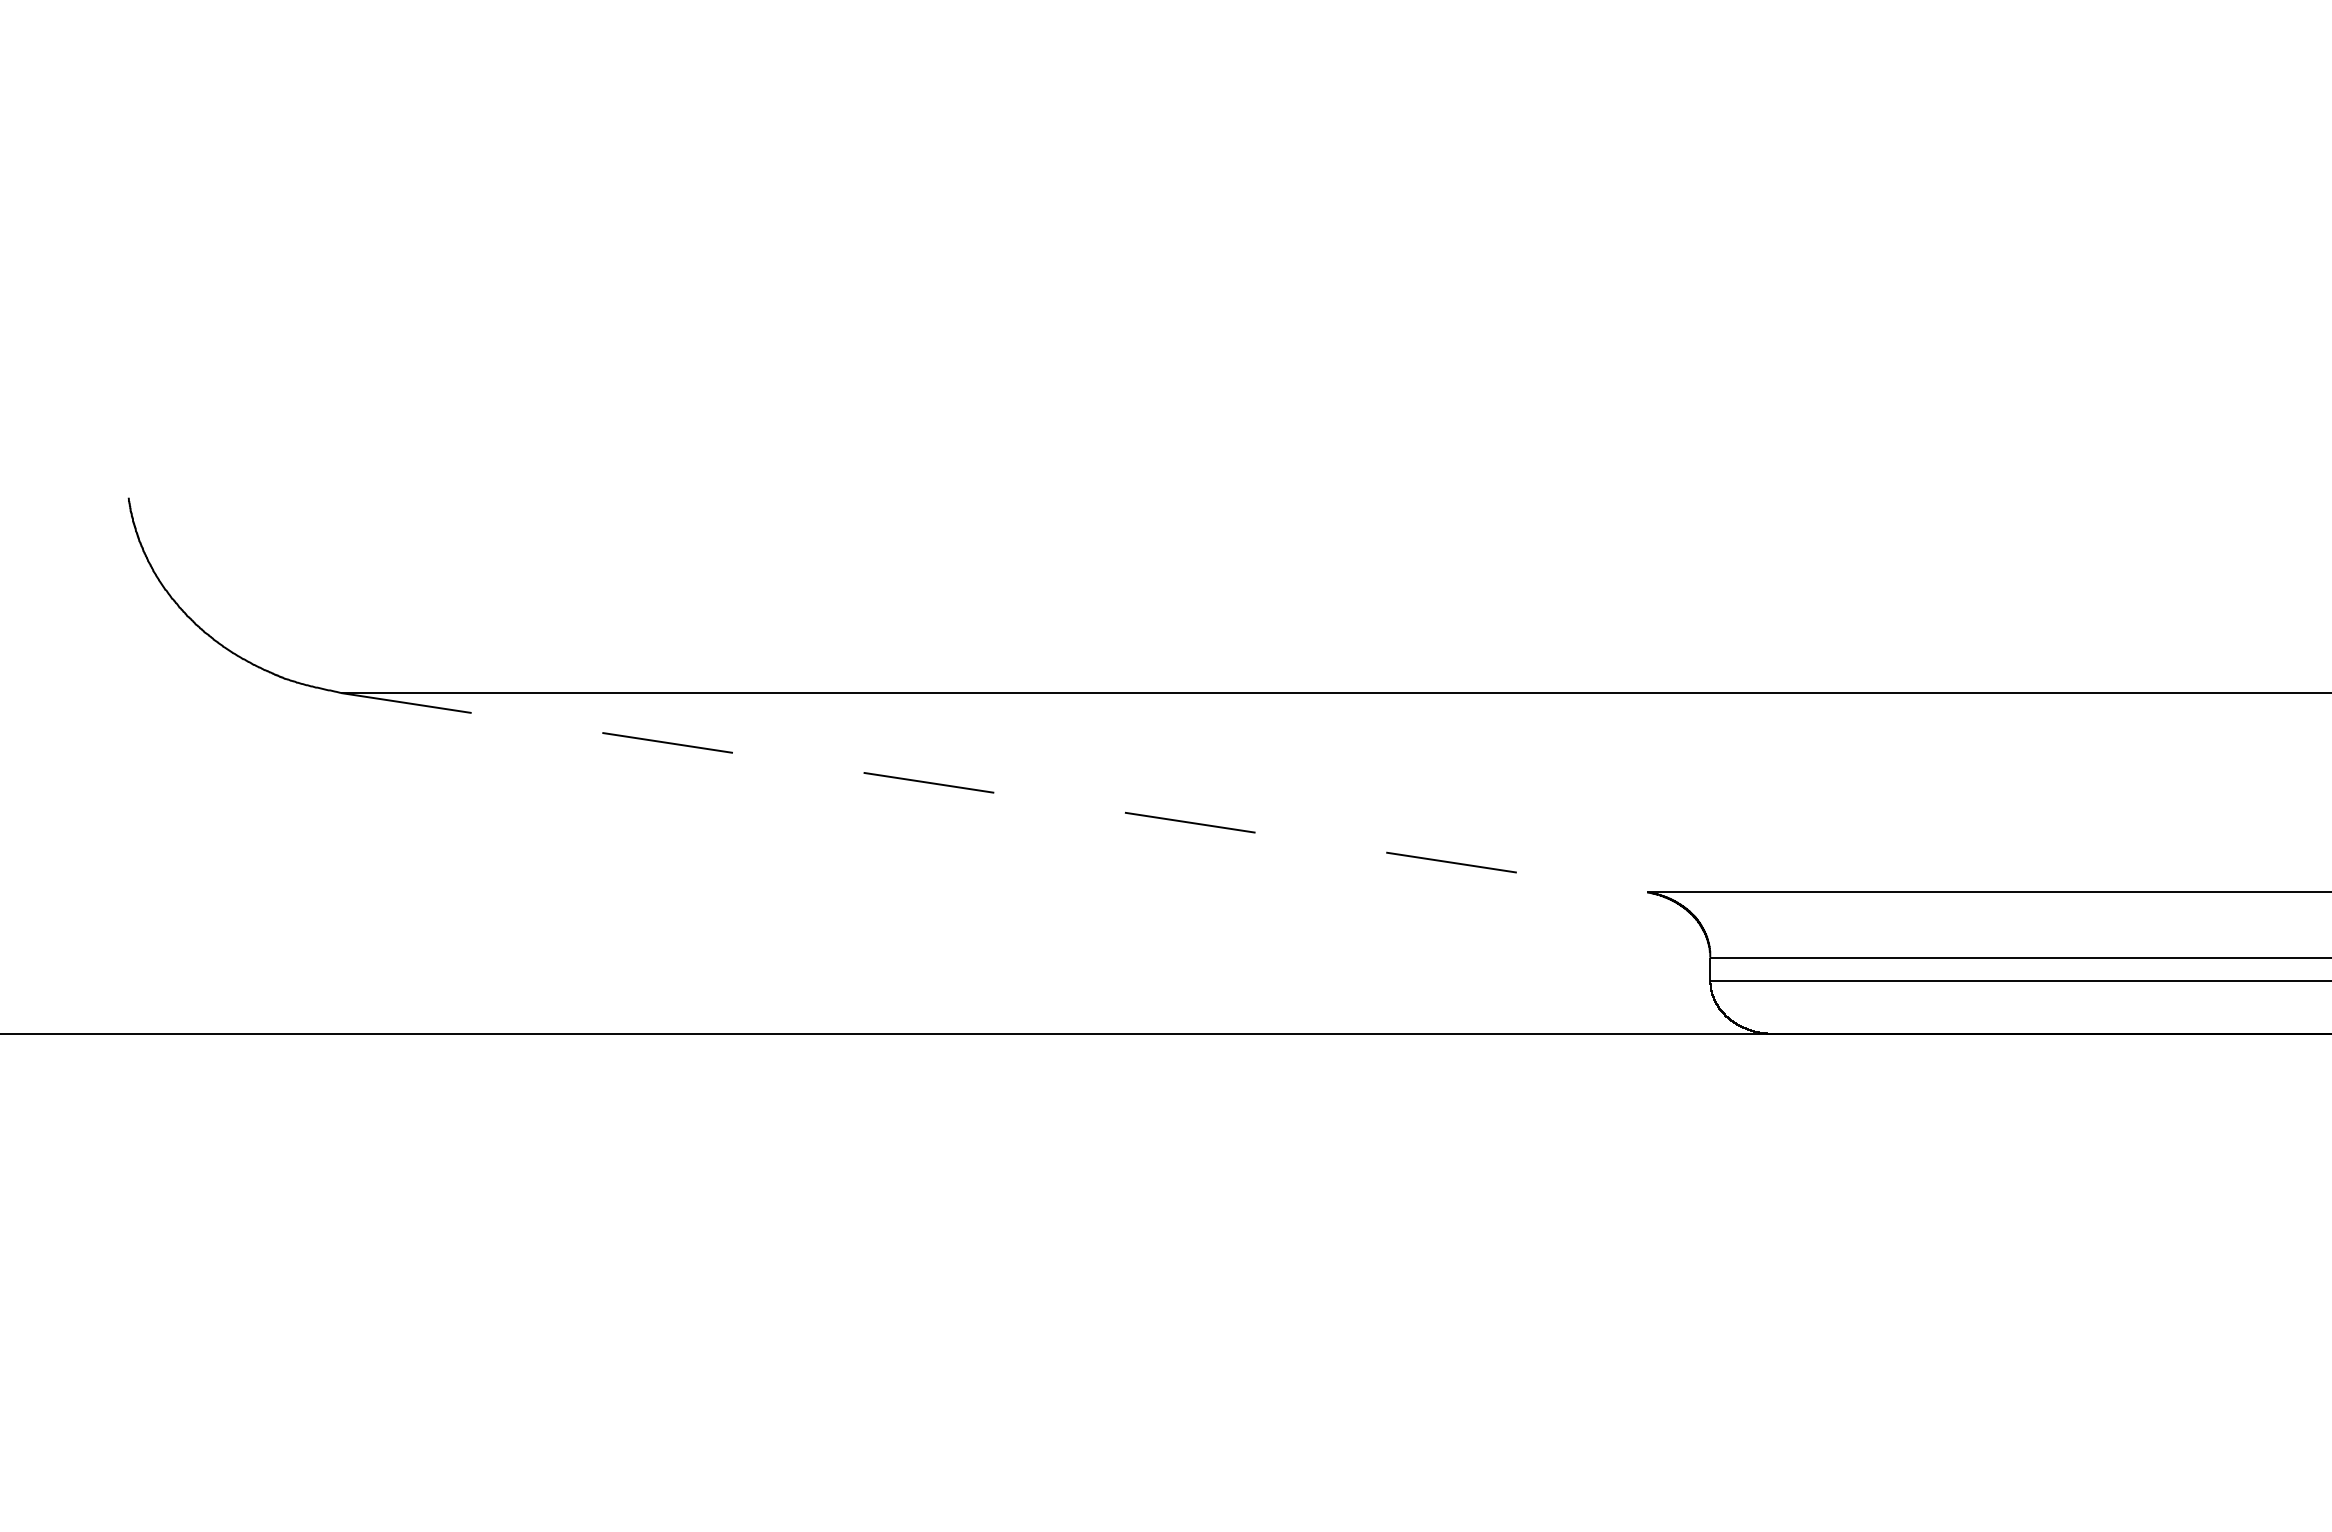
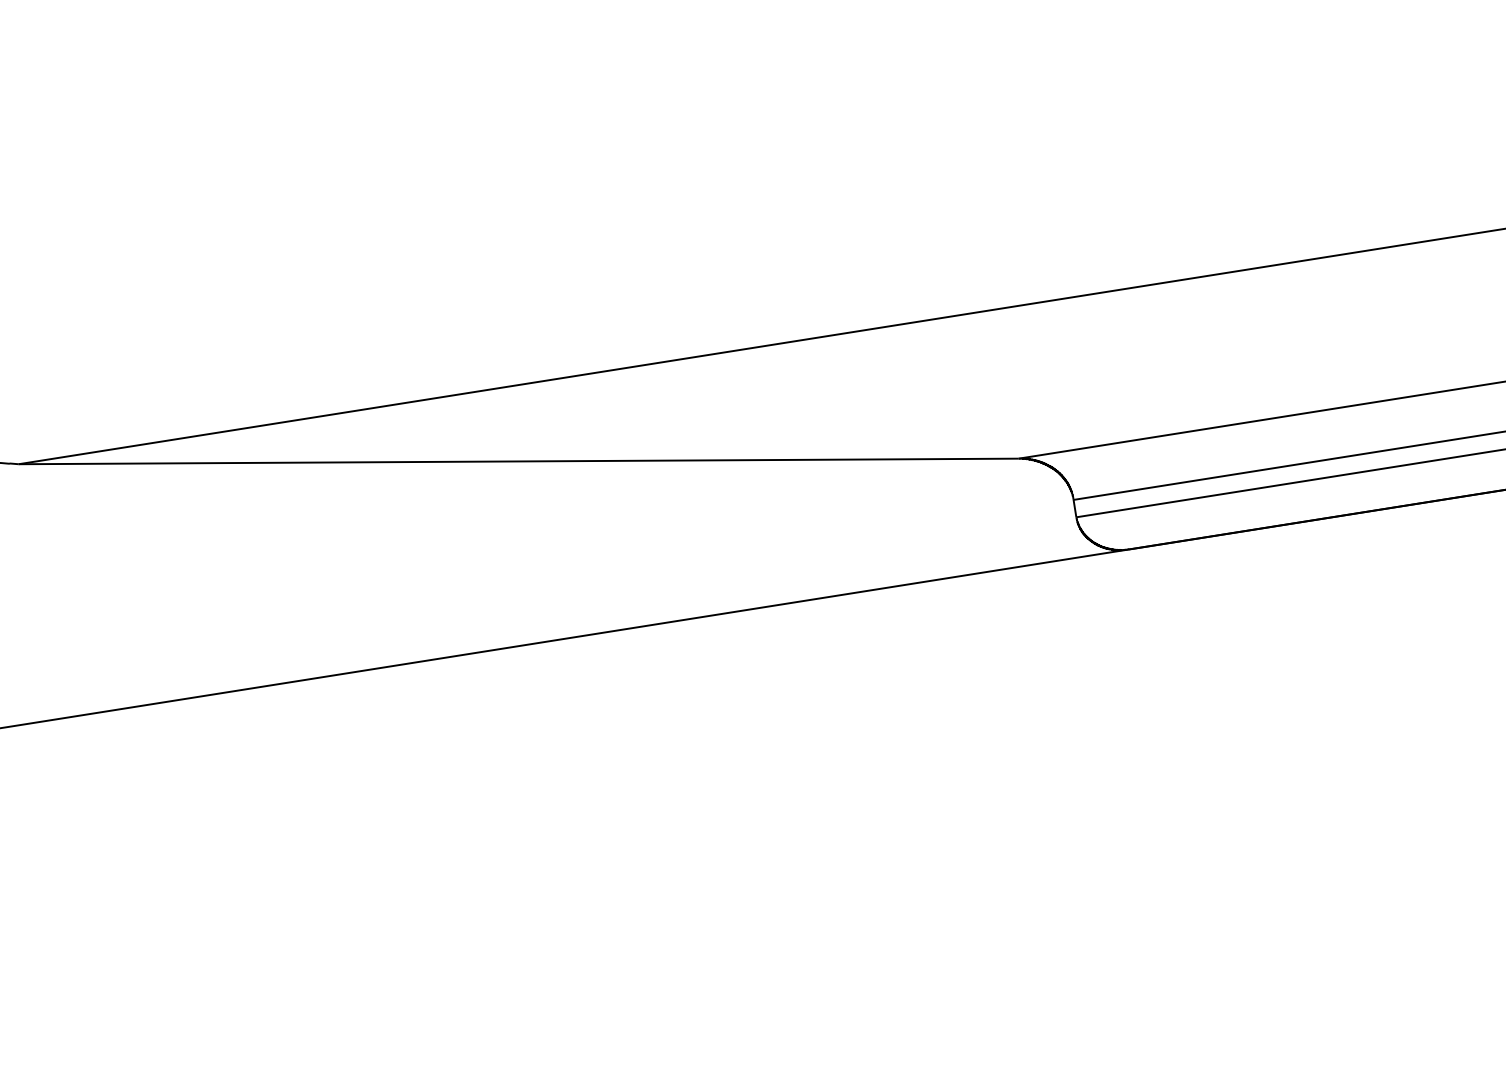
line: (994, 792) -> (518, 461), dashed -> solid

